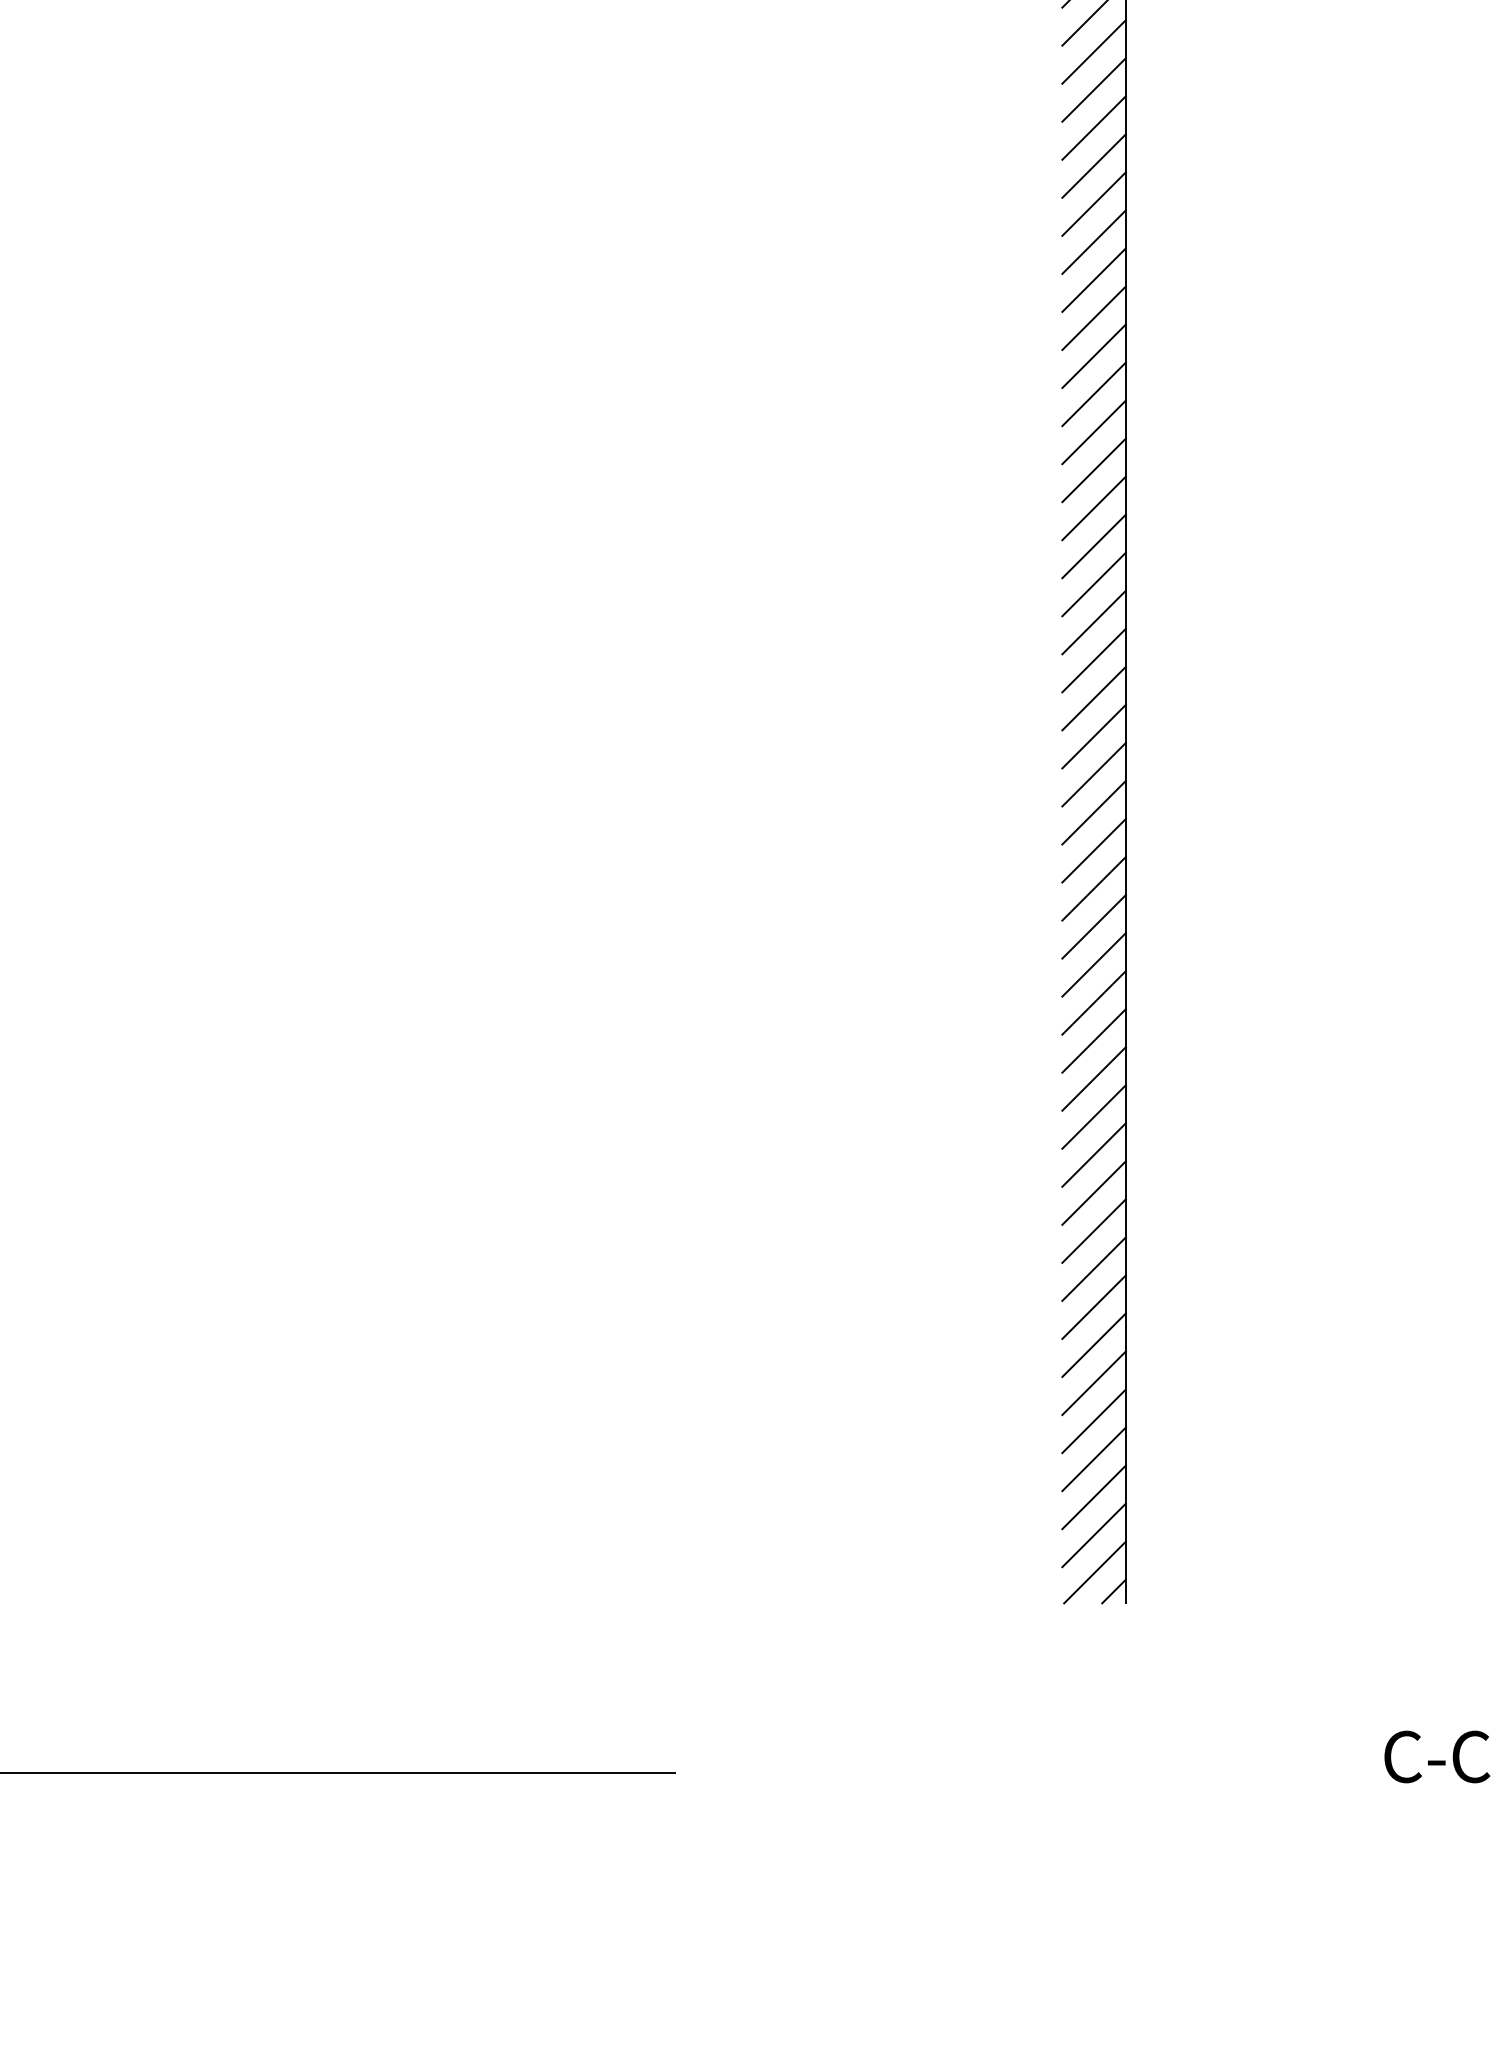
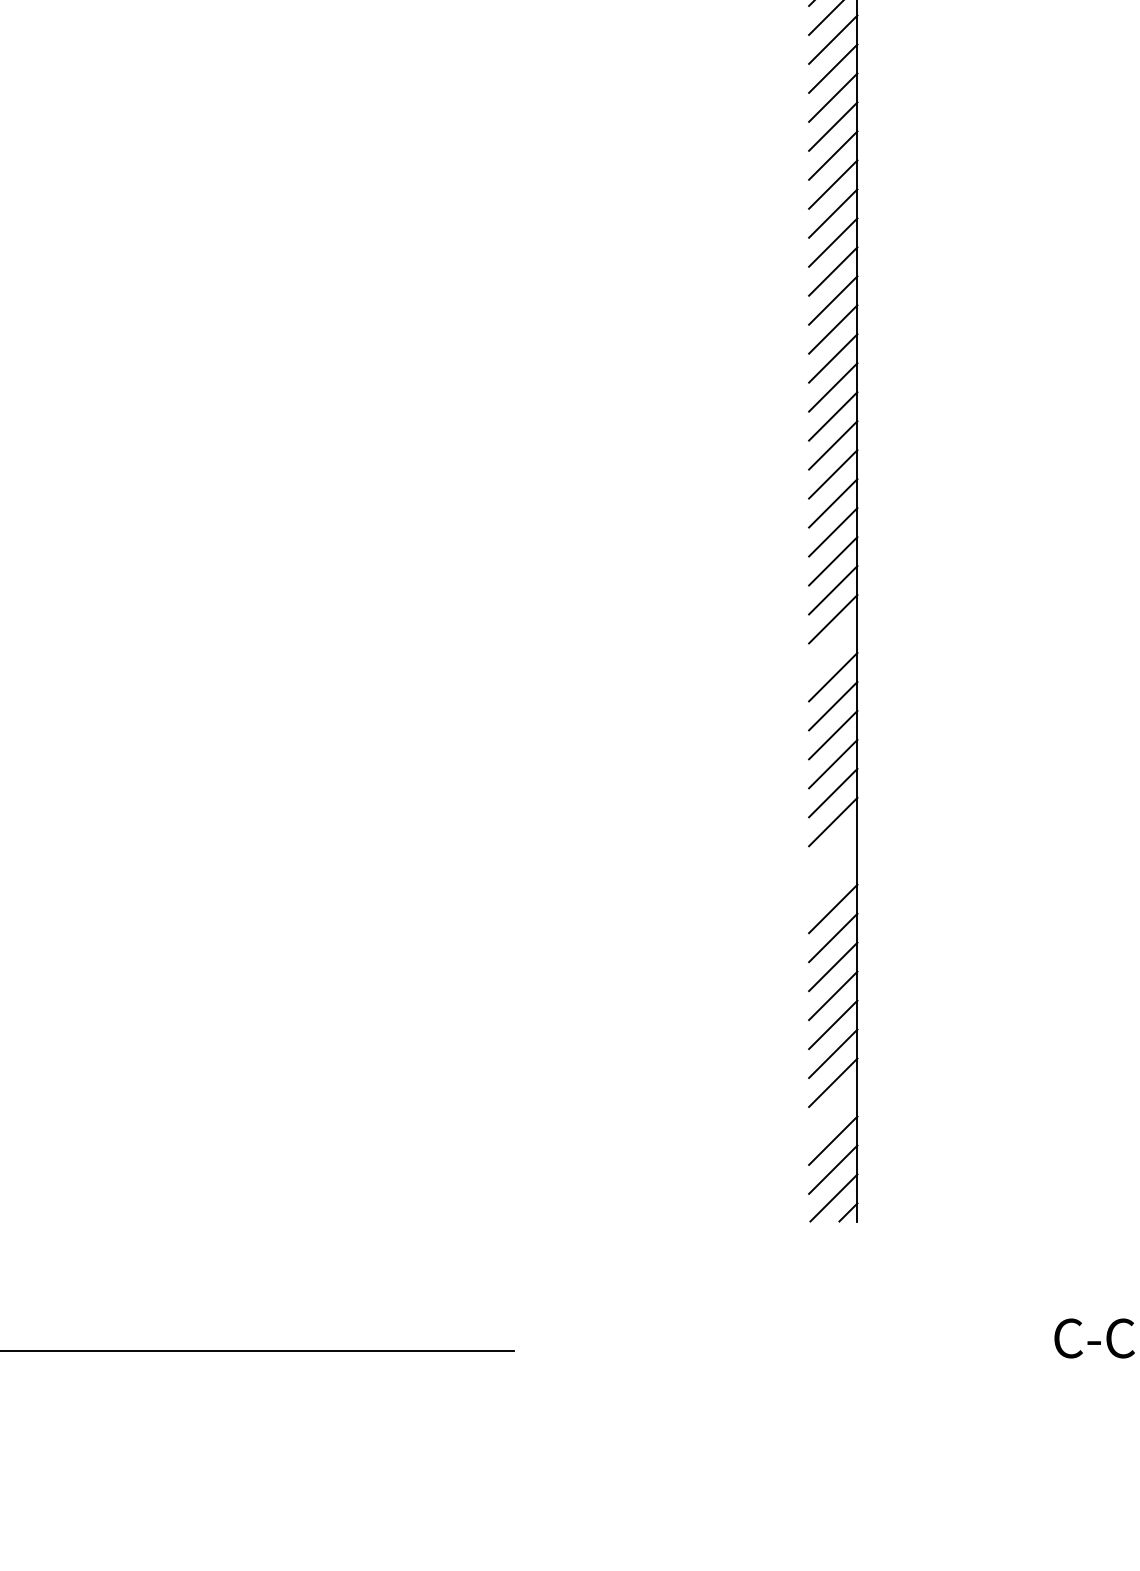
line: (1094, 851) -> (833, 648), removed
line: (1094, 1116) -> (833, 850), removed
line: (1094, 1154) -> (833, 879), removed
line: (1094, 1458) -> (833, 1111), removed

